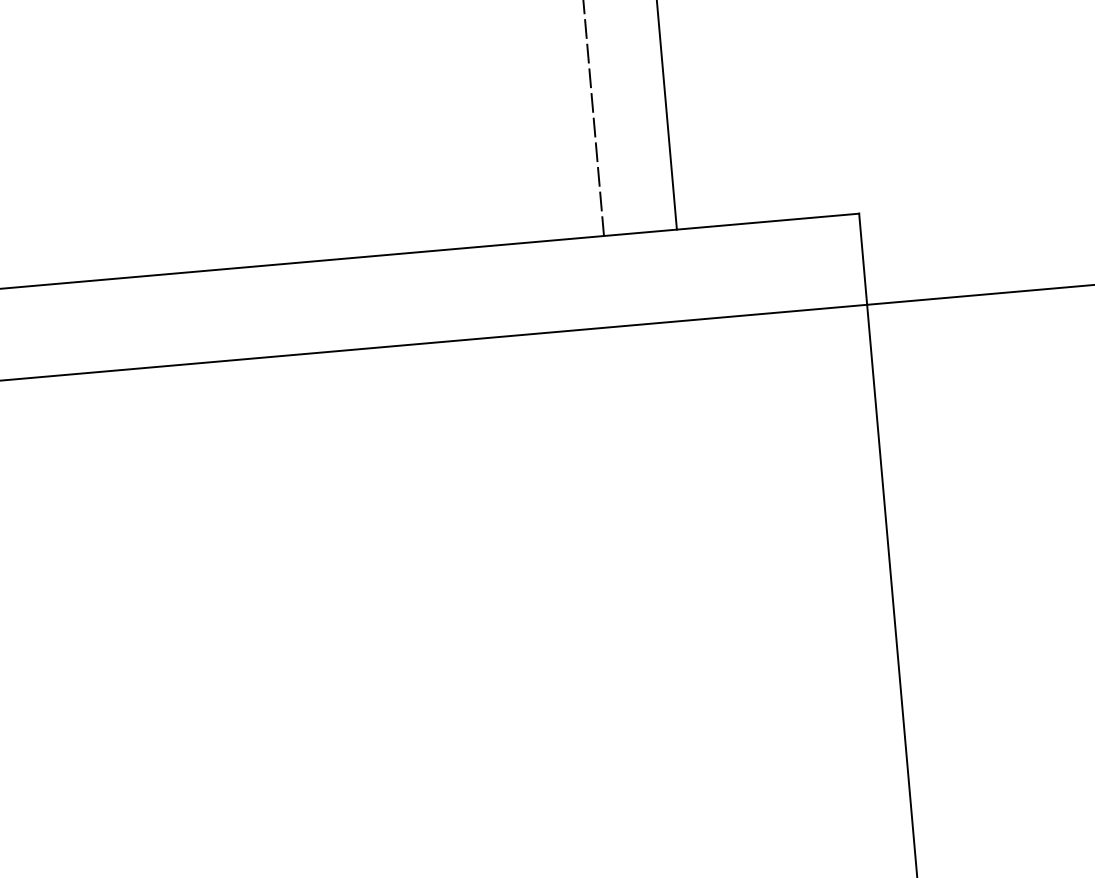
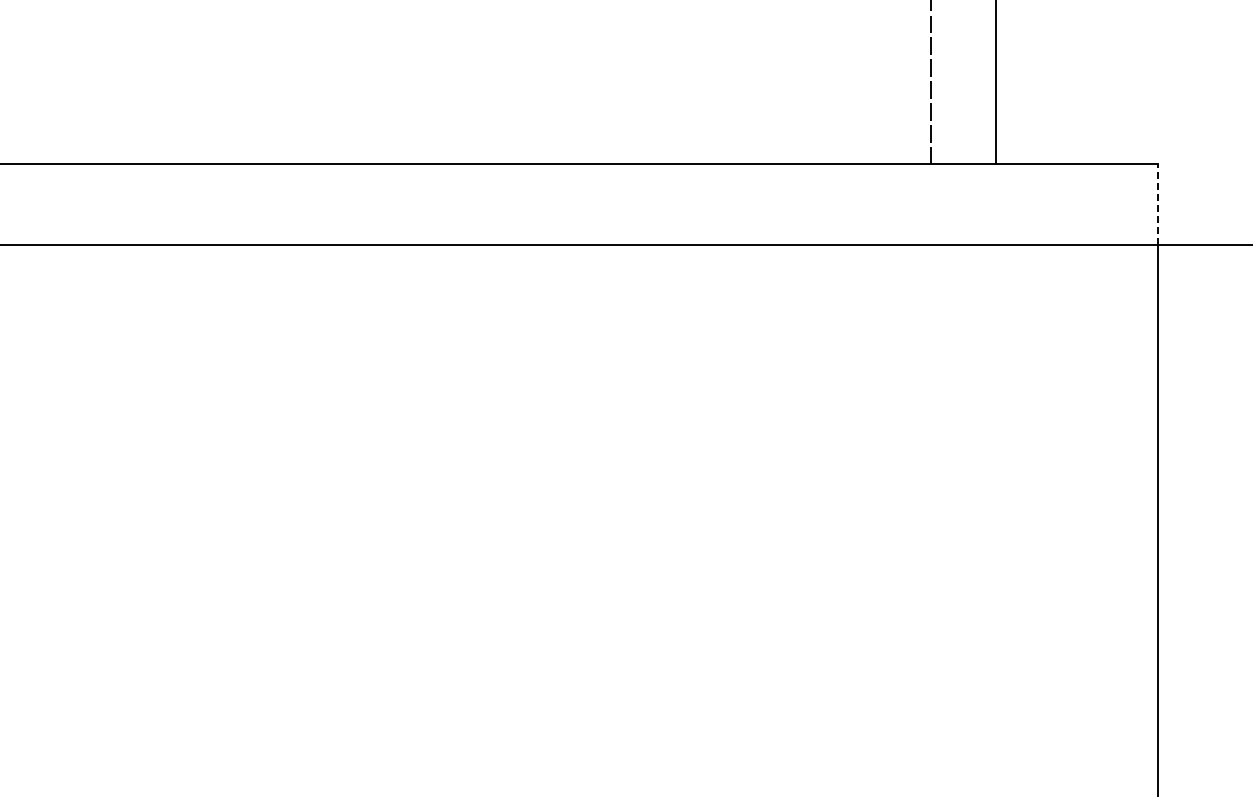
line: (863, 258) -> (1158, 204), solid -> dashed

